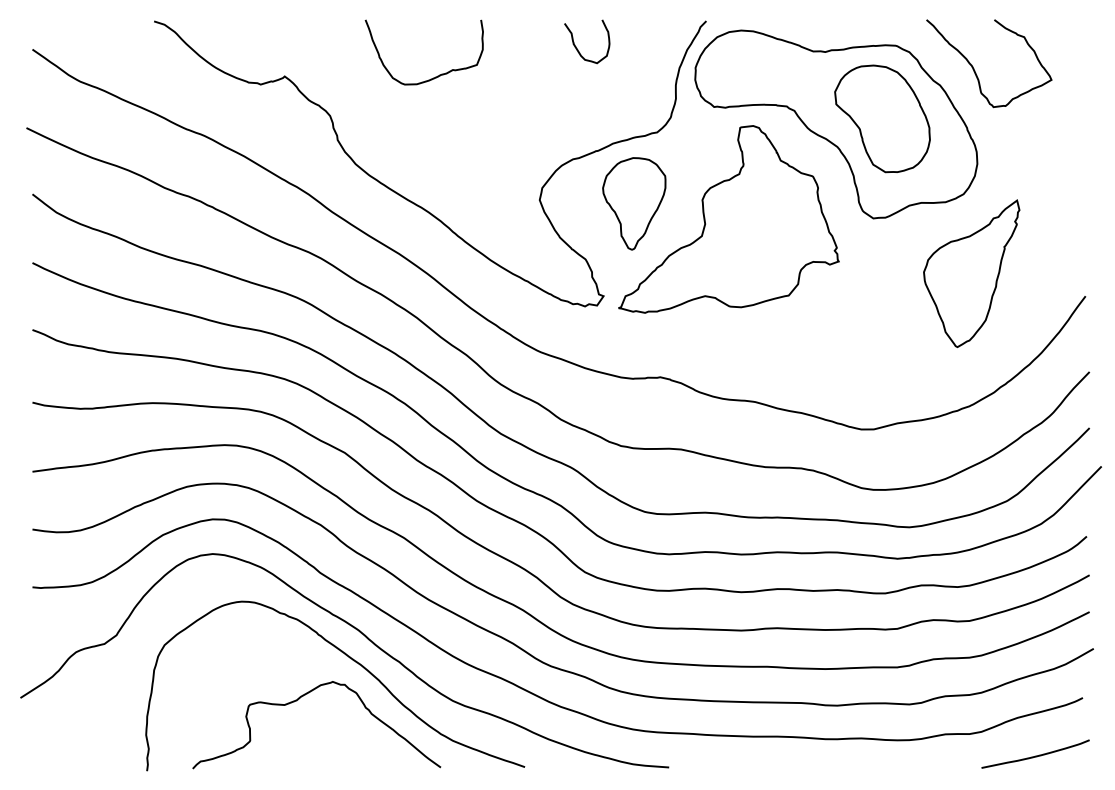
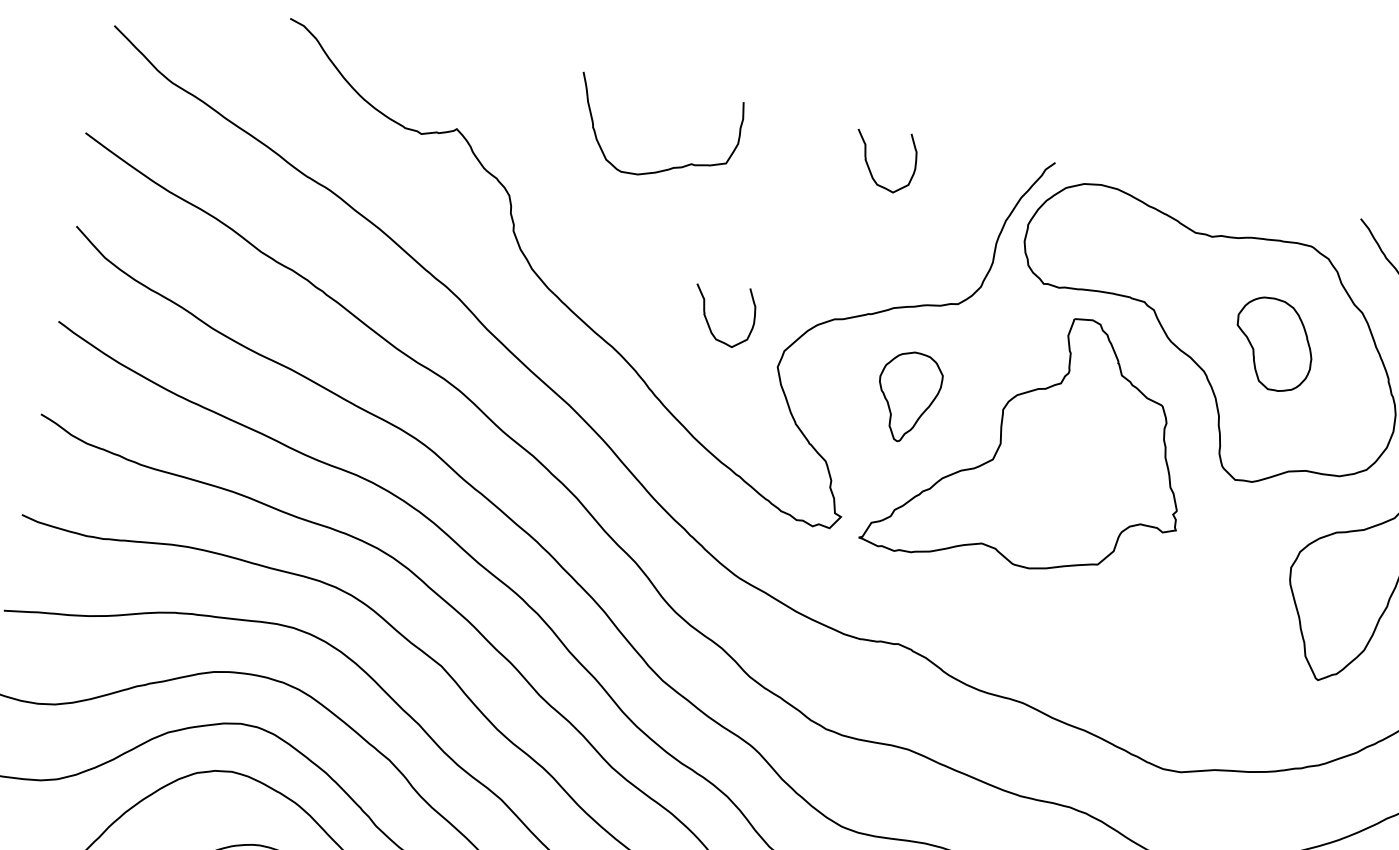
part: (882, 118) -> (1273, 343), size x0.6
curve: (486, 178) -> (709, 323), added
part: (634, 203) -> (908, 396), size x0.7

